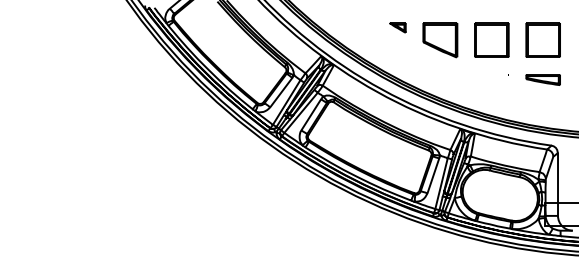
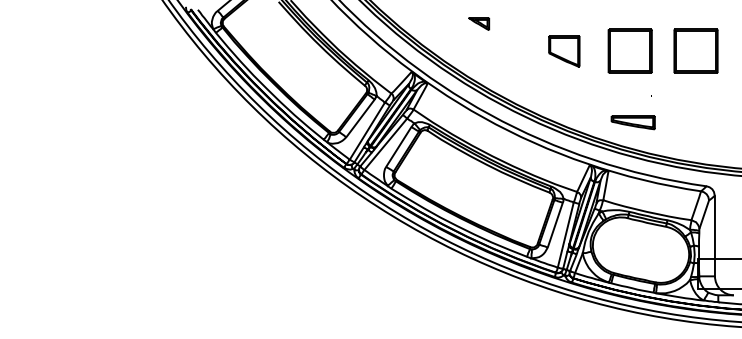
part: (397, 27) -> (478, 23), moved
part: (440, 40) -> (564, 51), size x0.7
part: (542, 79) -> (632, 122), moved

